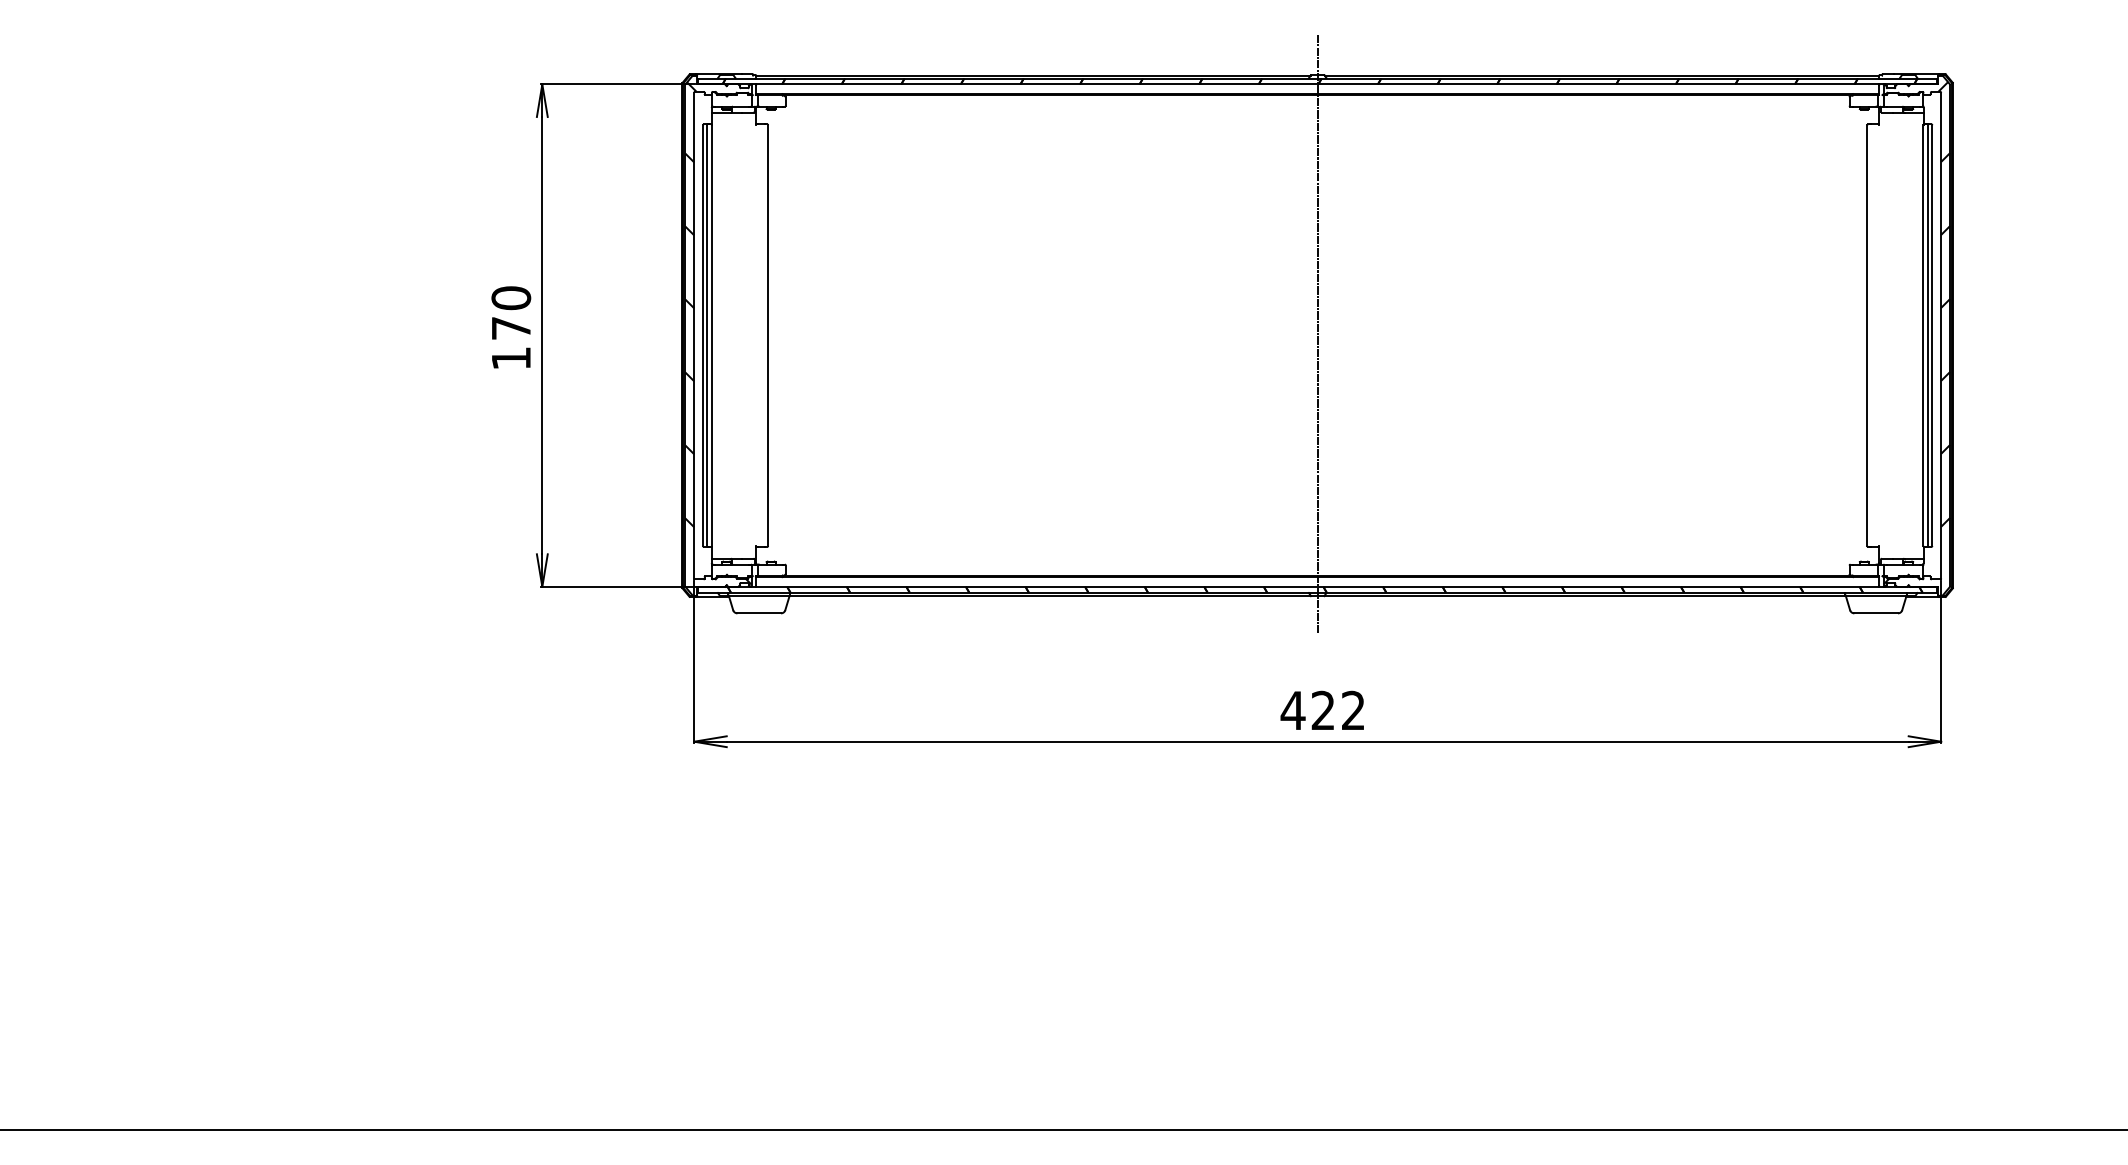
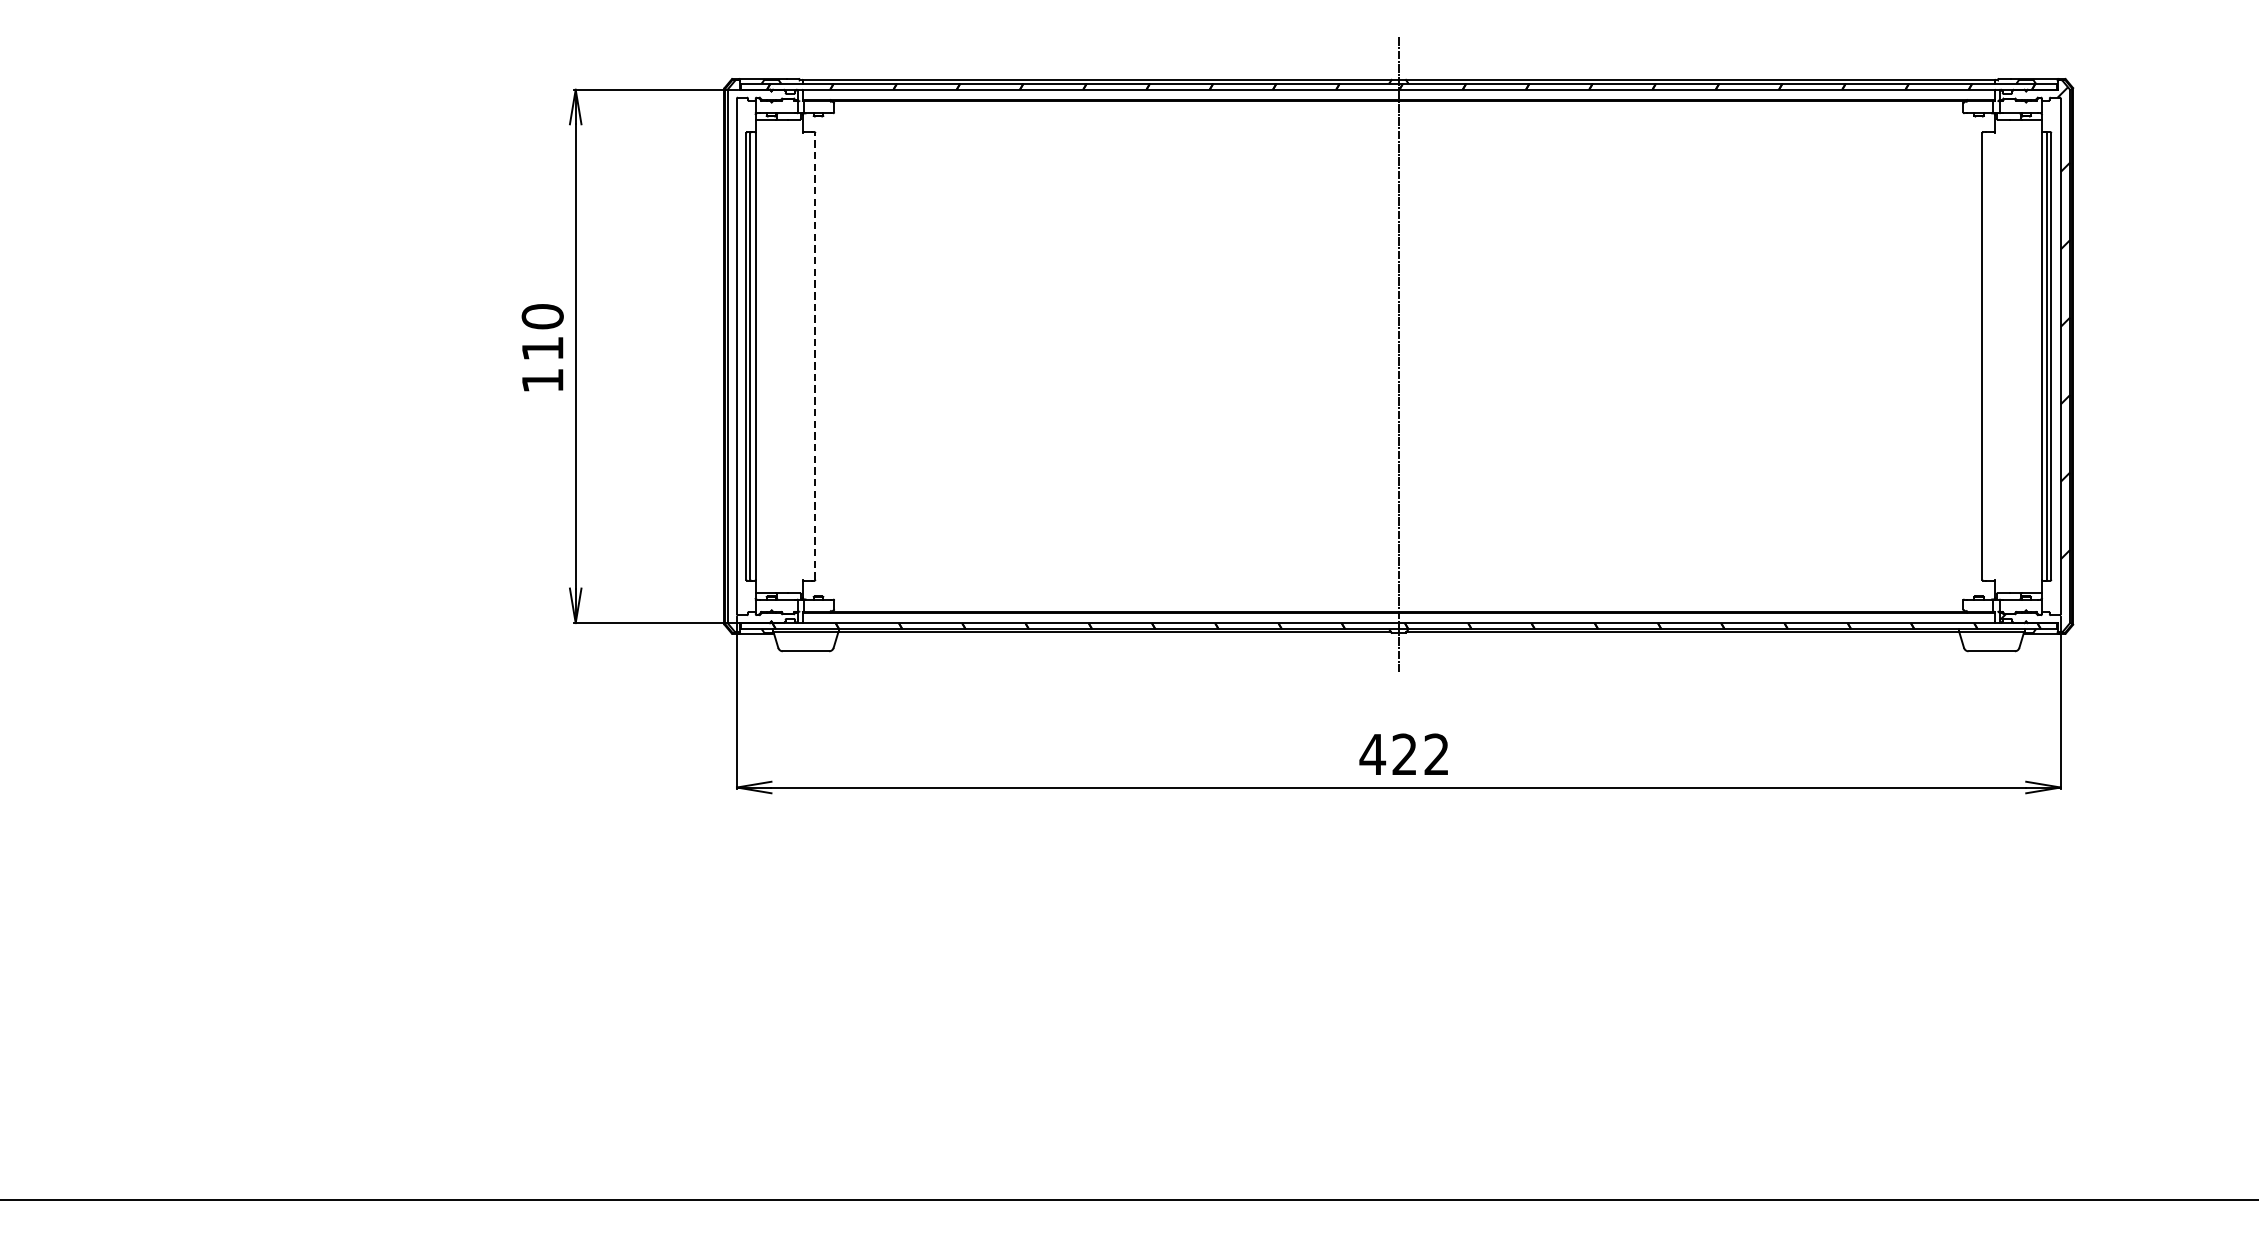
text: (511, 328) -> (542, 348), 170 -> 110
hatch: (718, 333) -> (762, 354), removed
line: (768, 335) -> (815, 356), solid -> dashed

